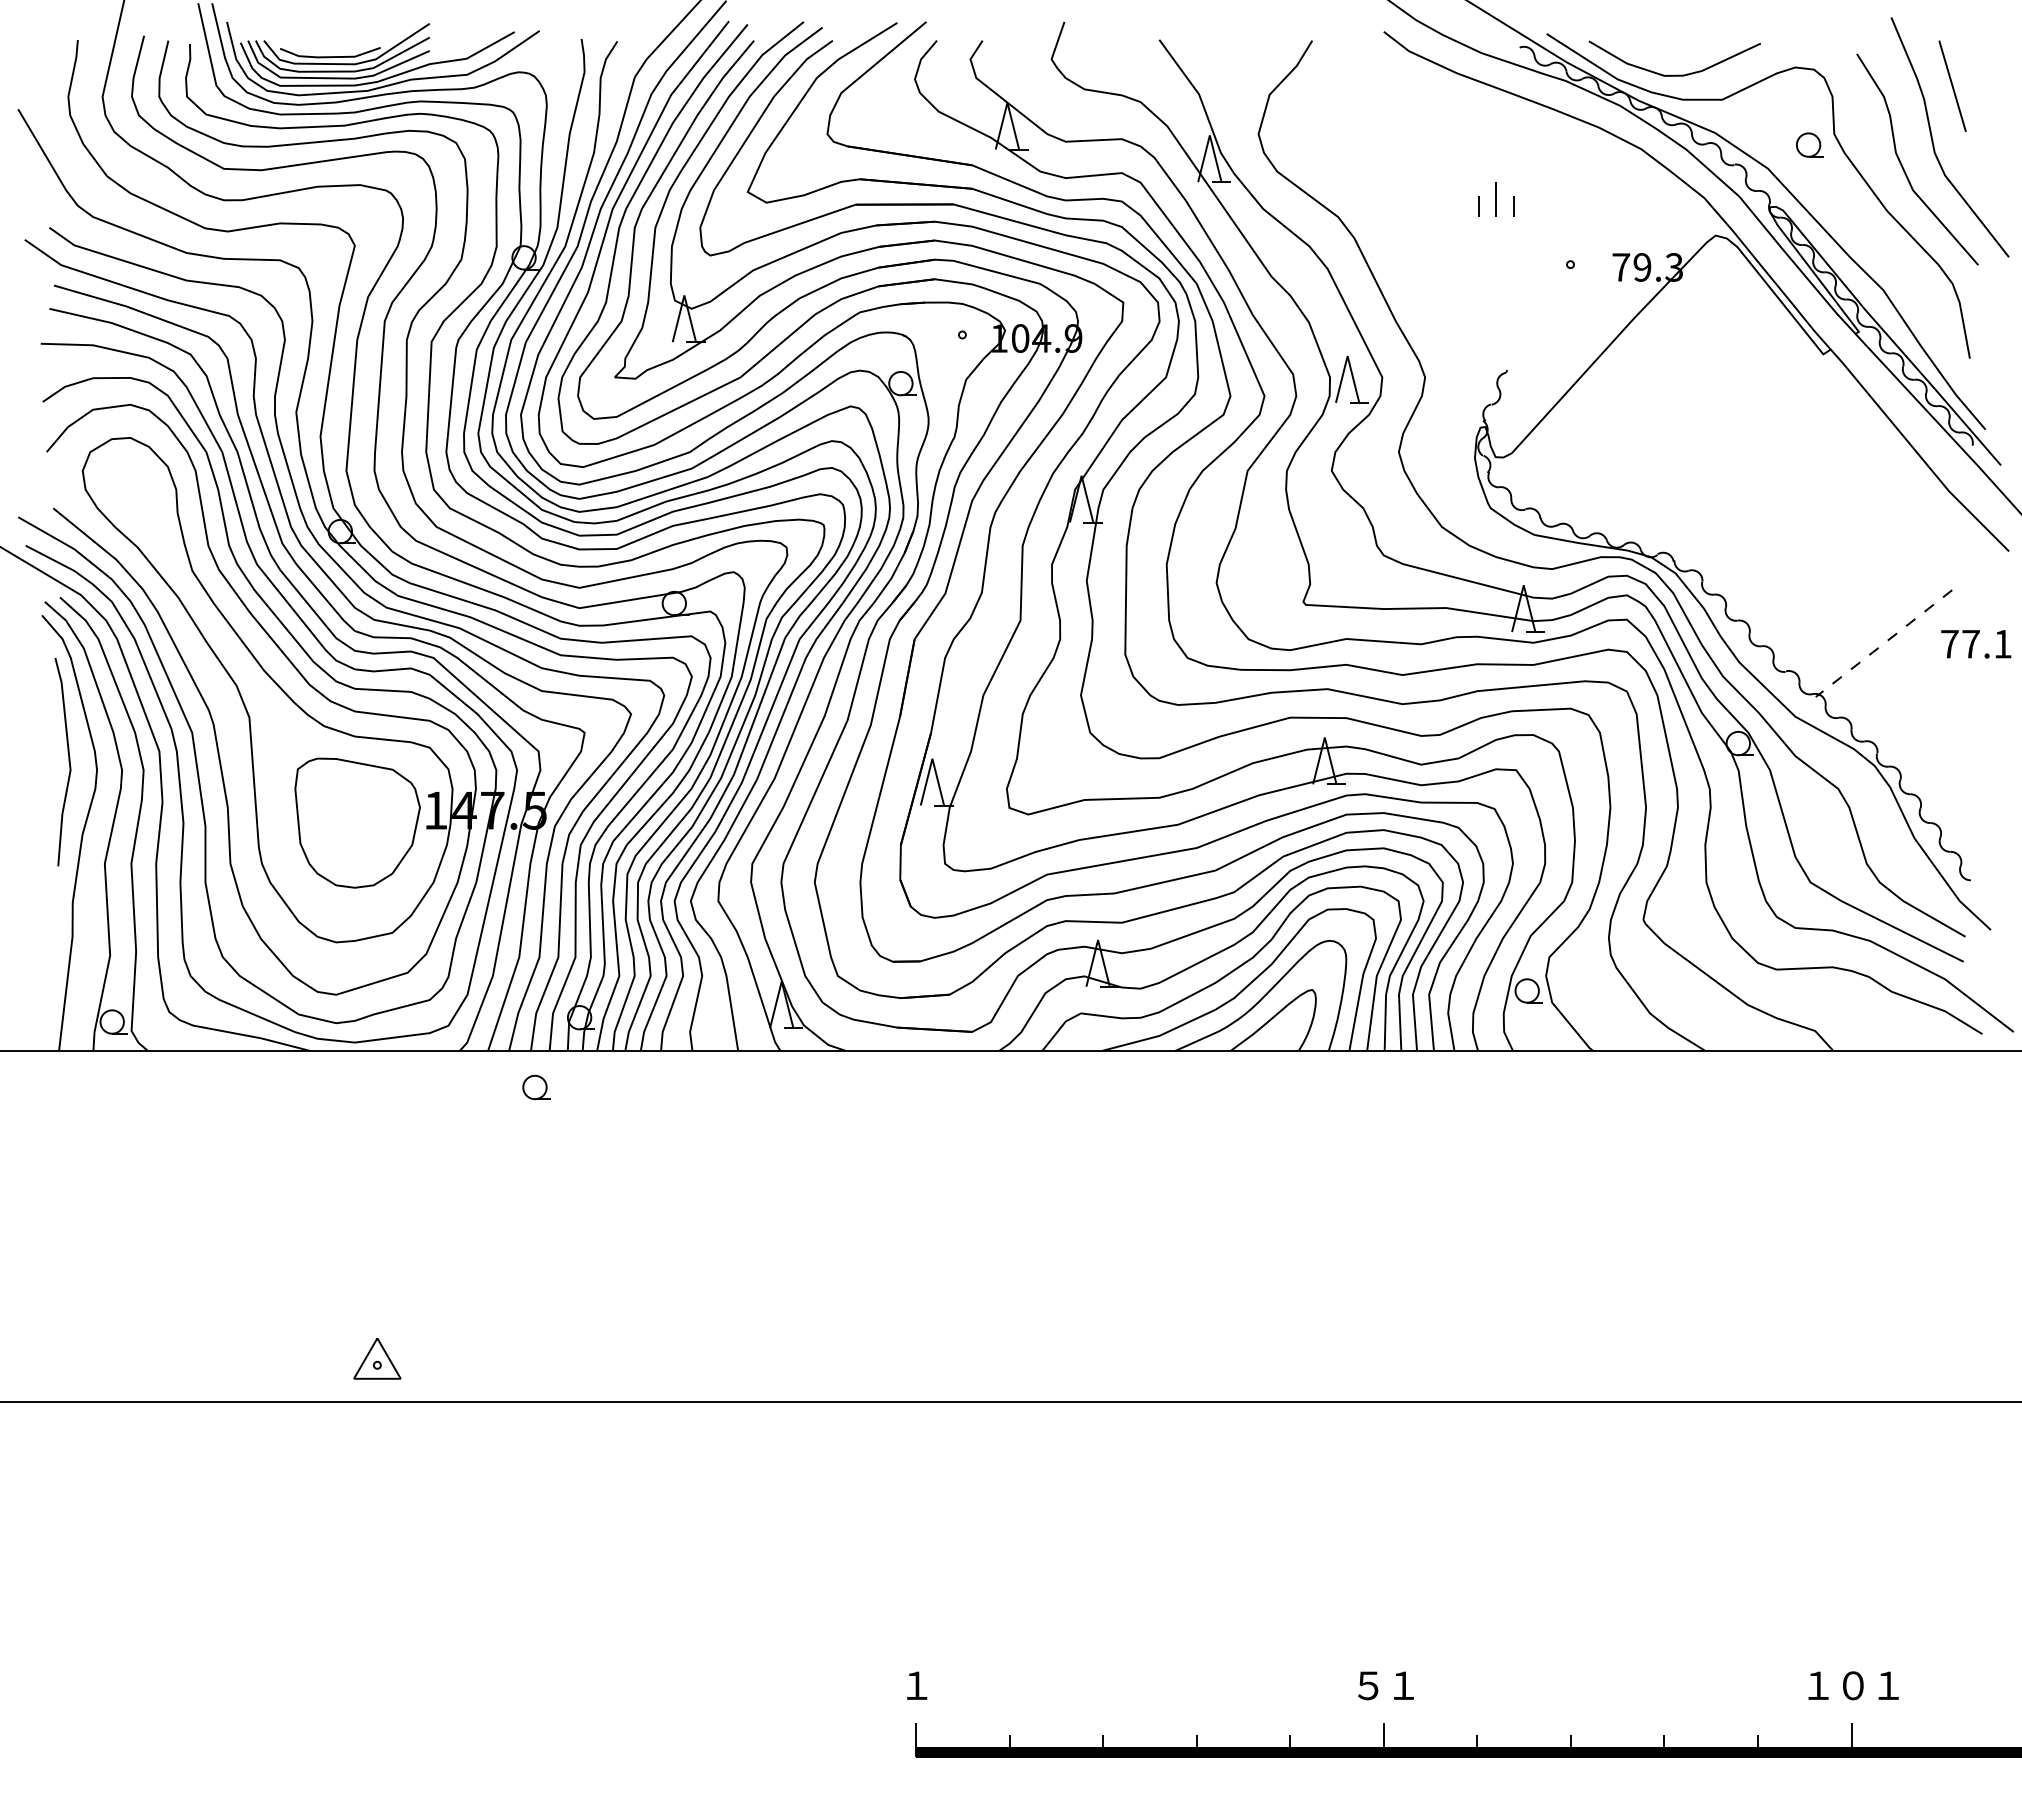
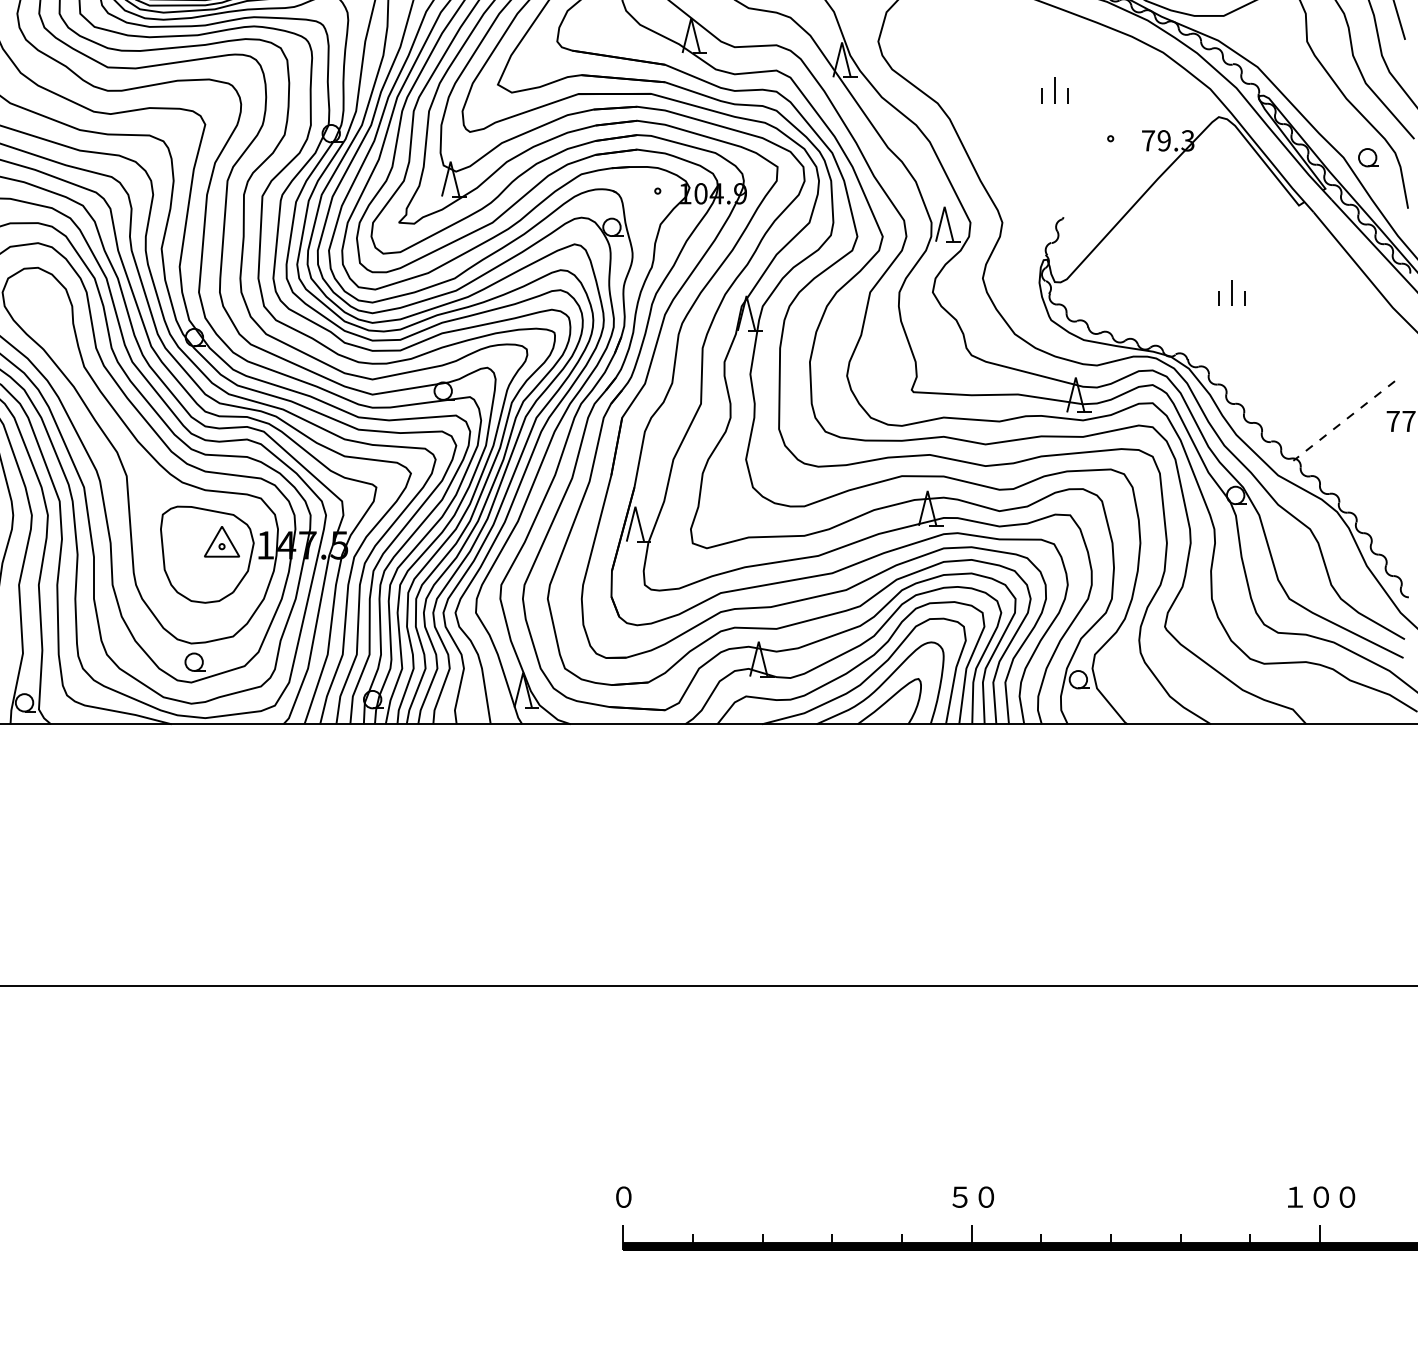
part: (1809, 144) -> (1368, 157), moved
part: (1733, 471) -> (1232, 292), added
part: (536, 1086) -> (195, 661), moved
part: (377, 1358) -> (222, 541), moved
text: (916, 1685) -> (623, 1197), １ -> ０
text: (1403, 1685) -> (986, 1197), １ -> ０
text: (1888, 1685) -> (1347, 1197), １ -> ０

